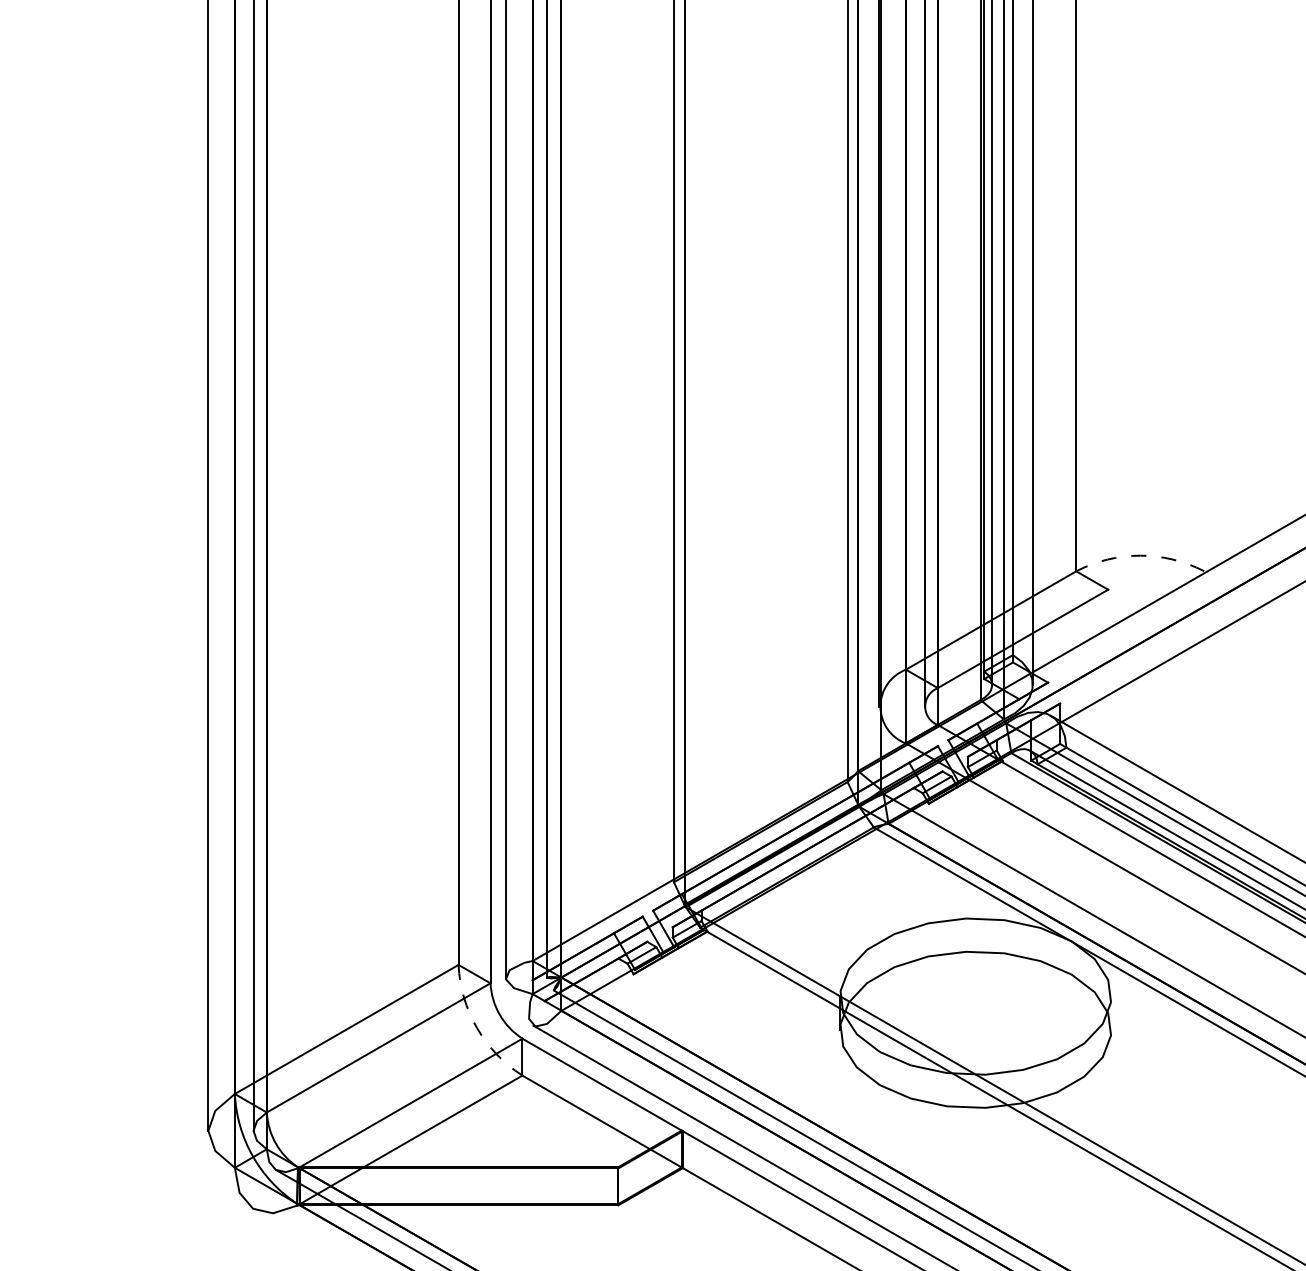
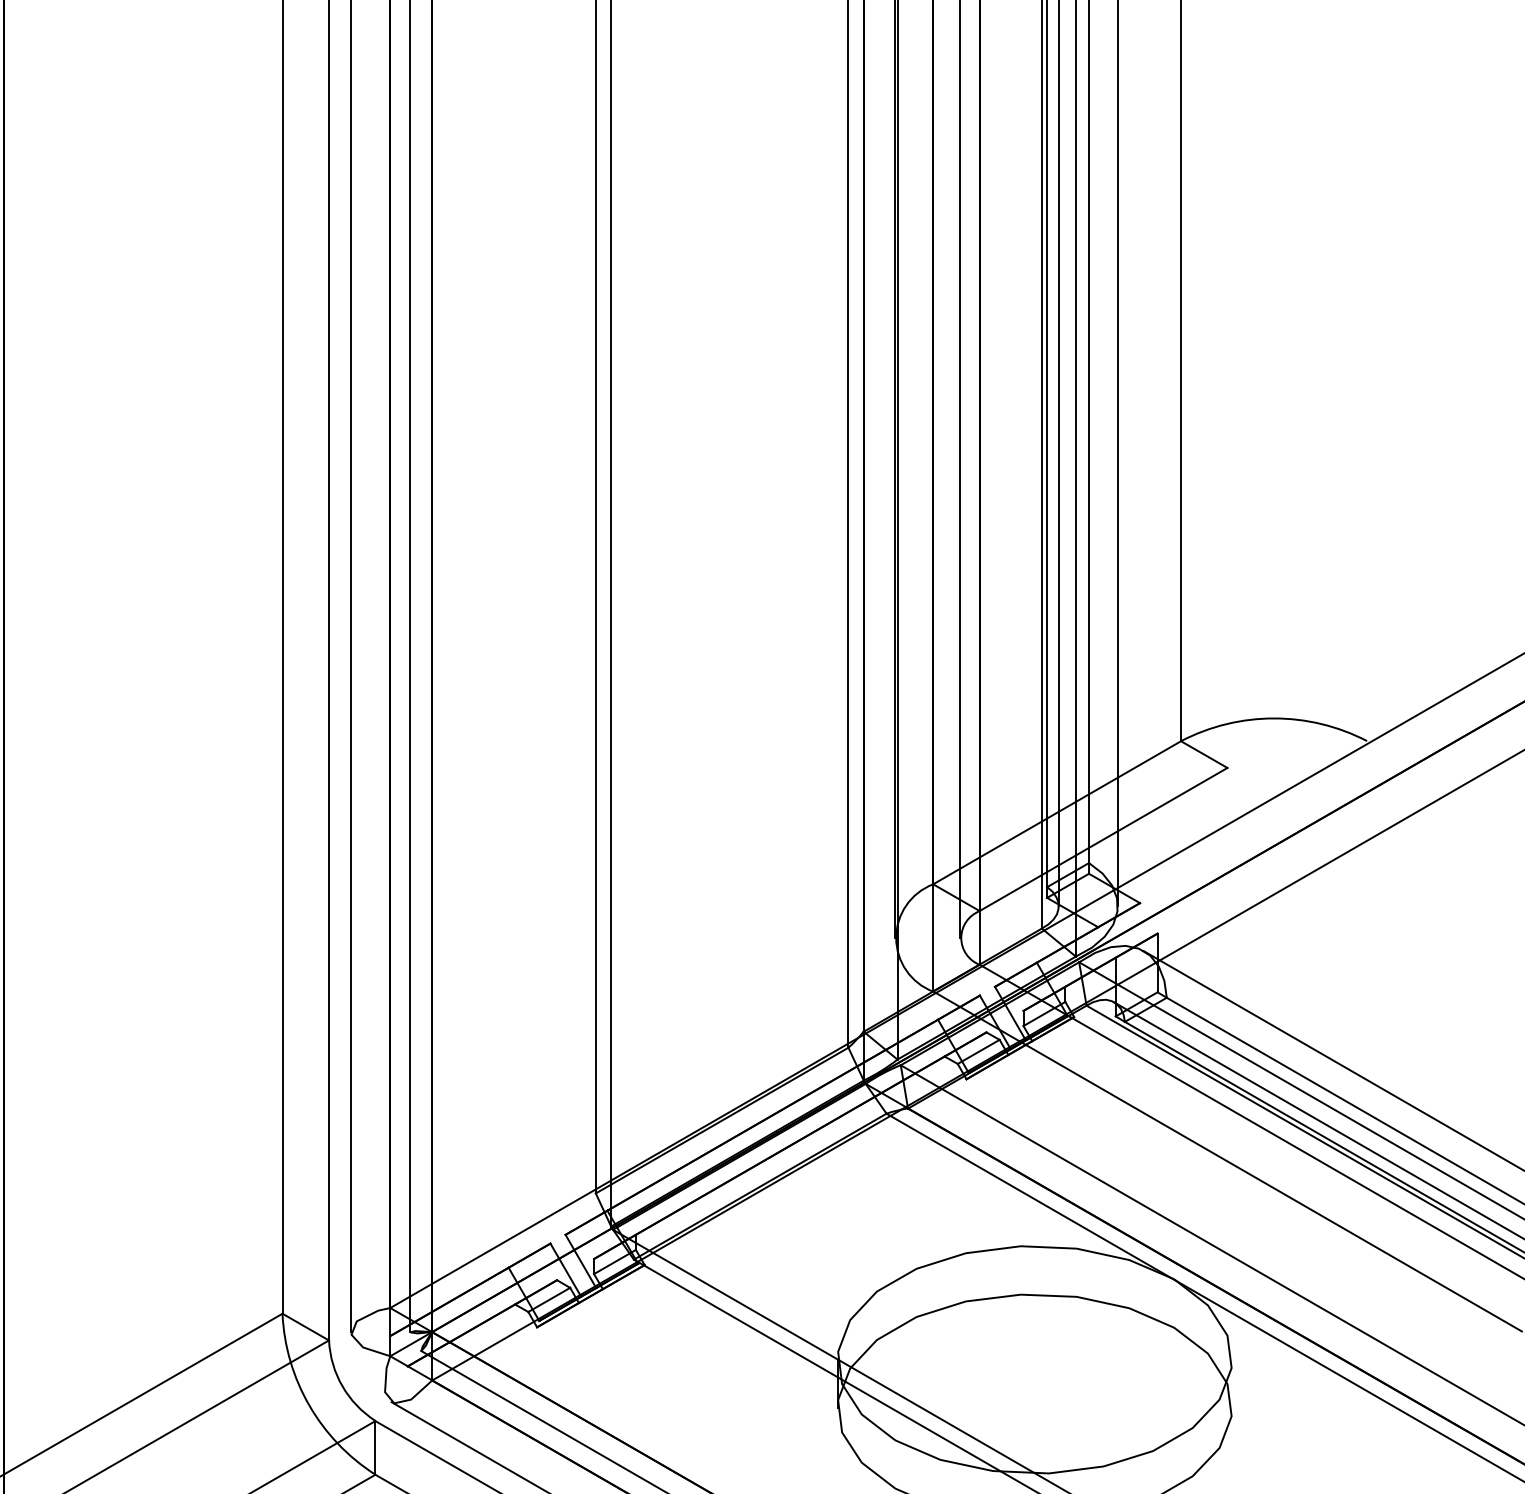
arc: (1140, 555) -> (1274, 718), dashed -> solid
arc: (477, 1028) -> (310, 1406), dashed -> solid

